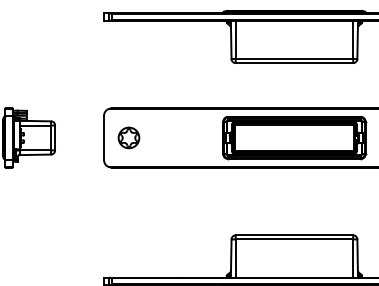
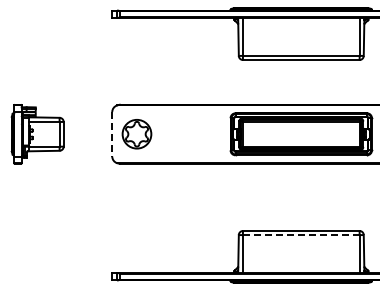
line: (104, 138) -> (112, 134), solid -> dashed
part: (128, 138) -> (136, 134), size x1.4
line: (293, 239) -> (300, 235), solid -> dashed

